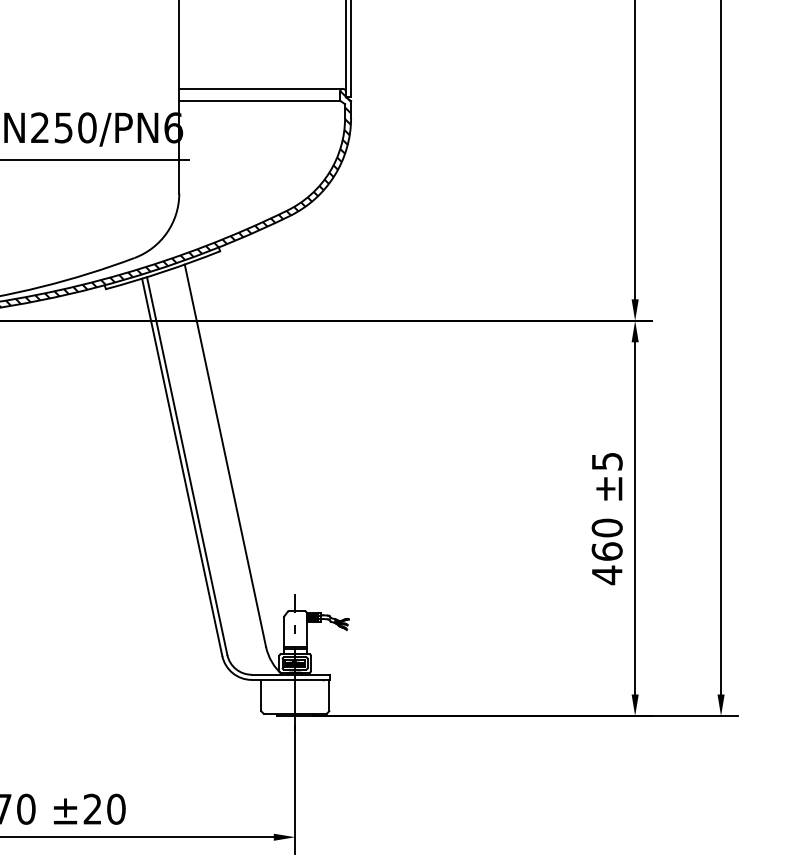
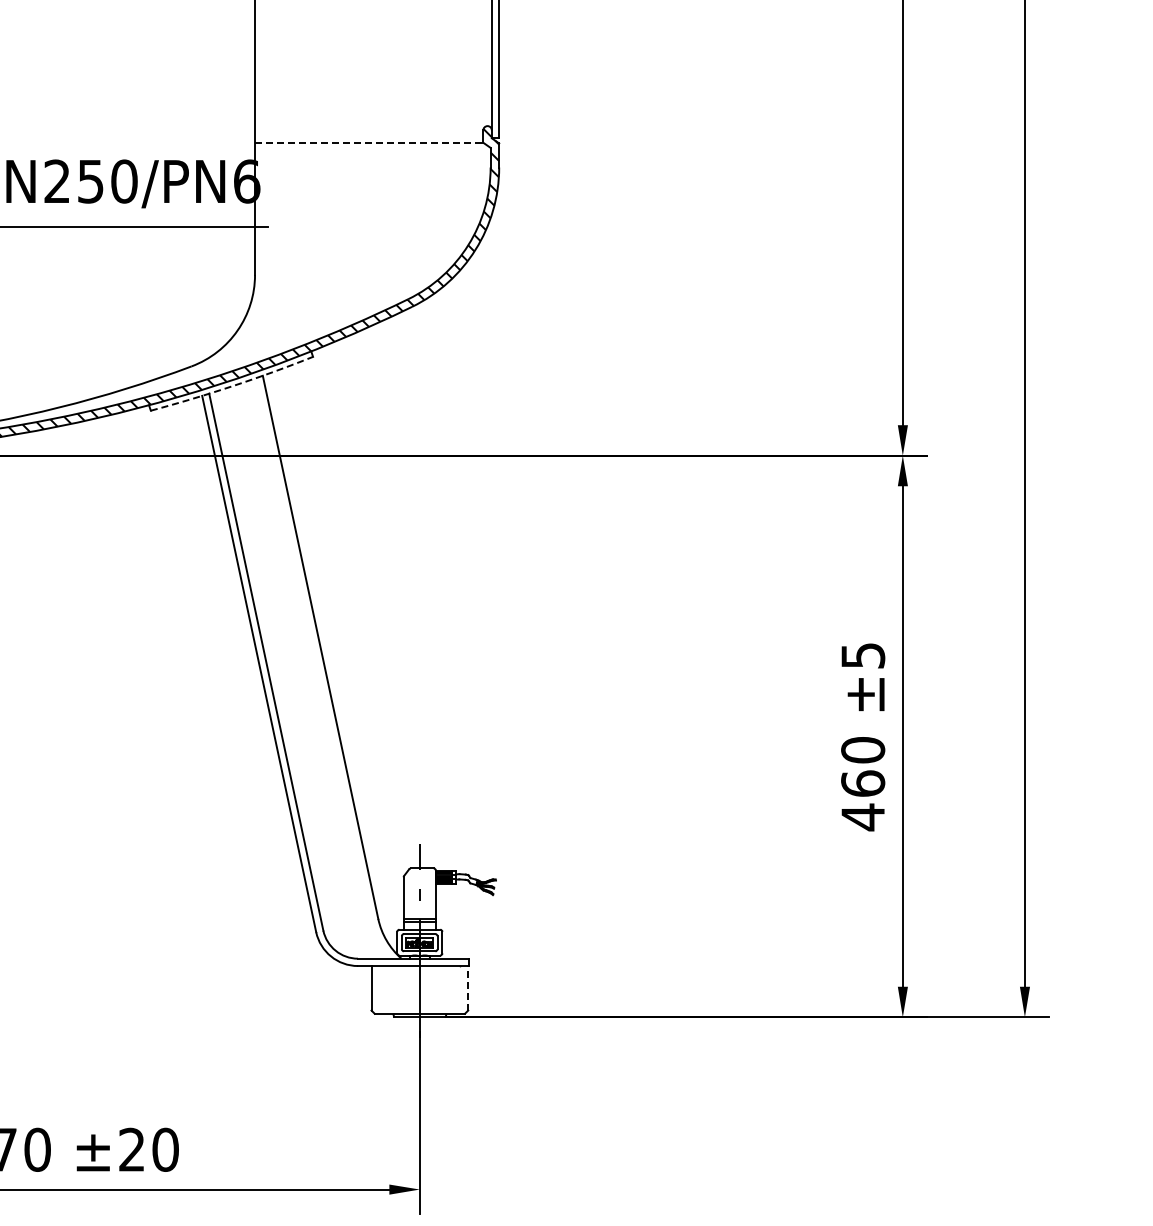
line: (261, 89) -> (371, 126), removed
line: (259, 100) -> (369, 142), solid -> dashed
arc: (163, 272) -> (232, 386), solid -> dashed
line: (329, 695) -> (468, 987), solid -> dashed

